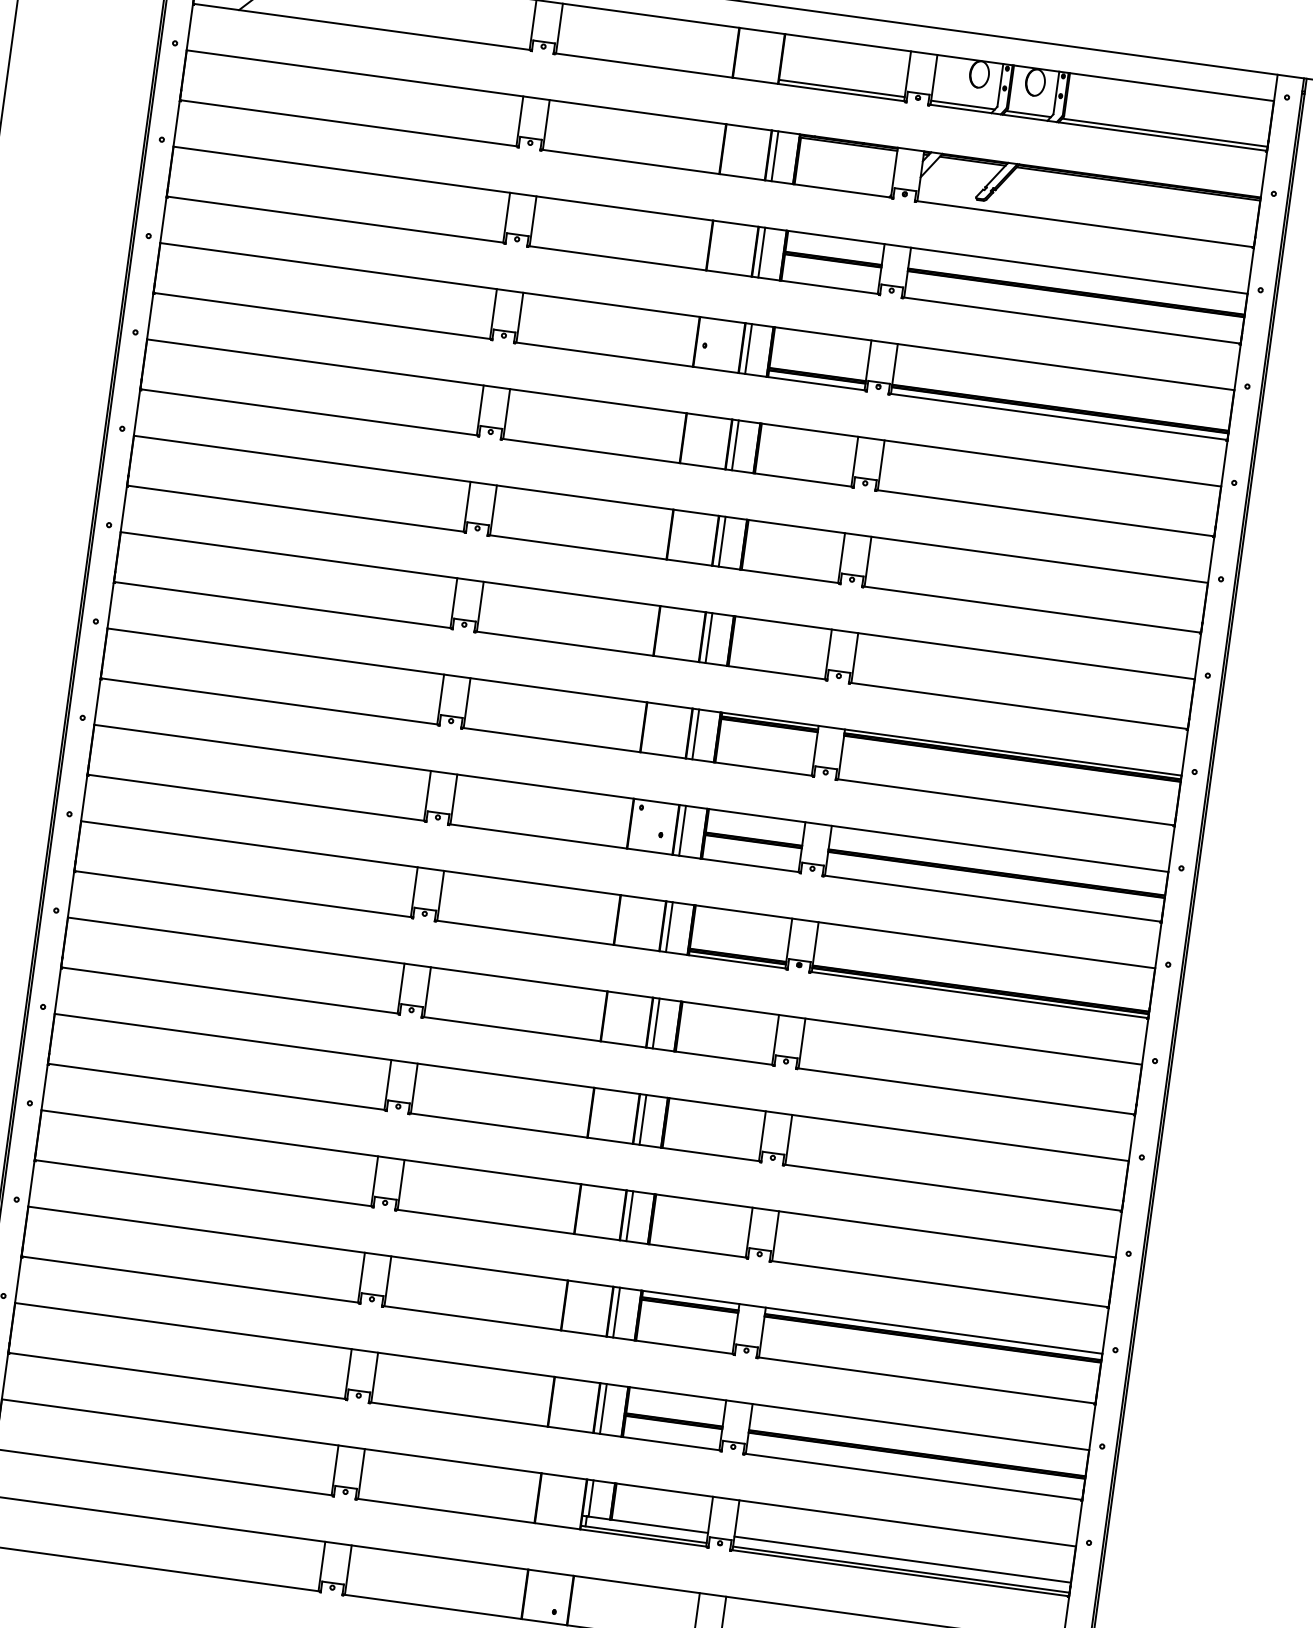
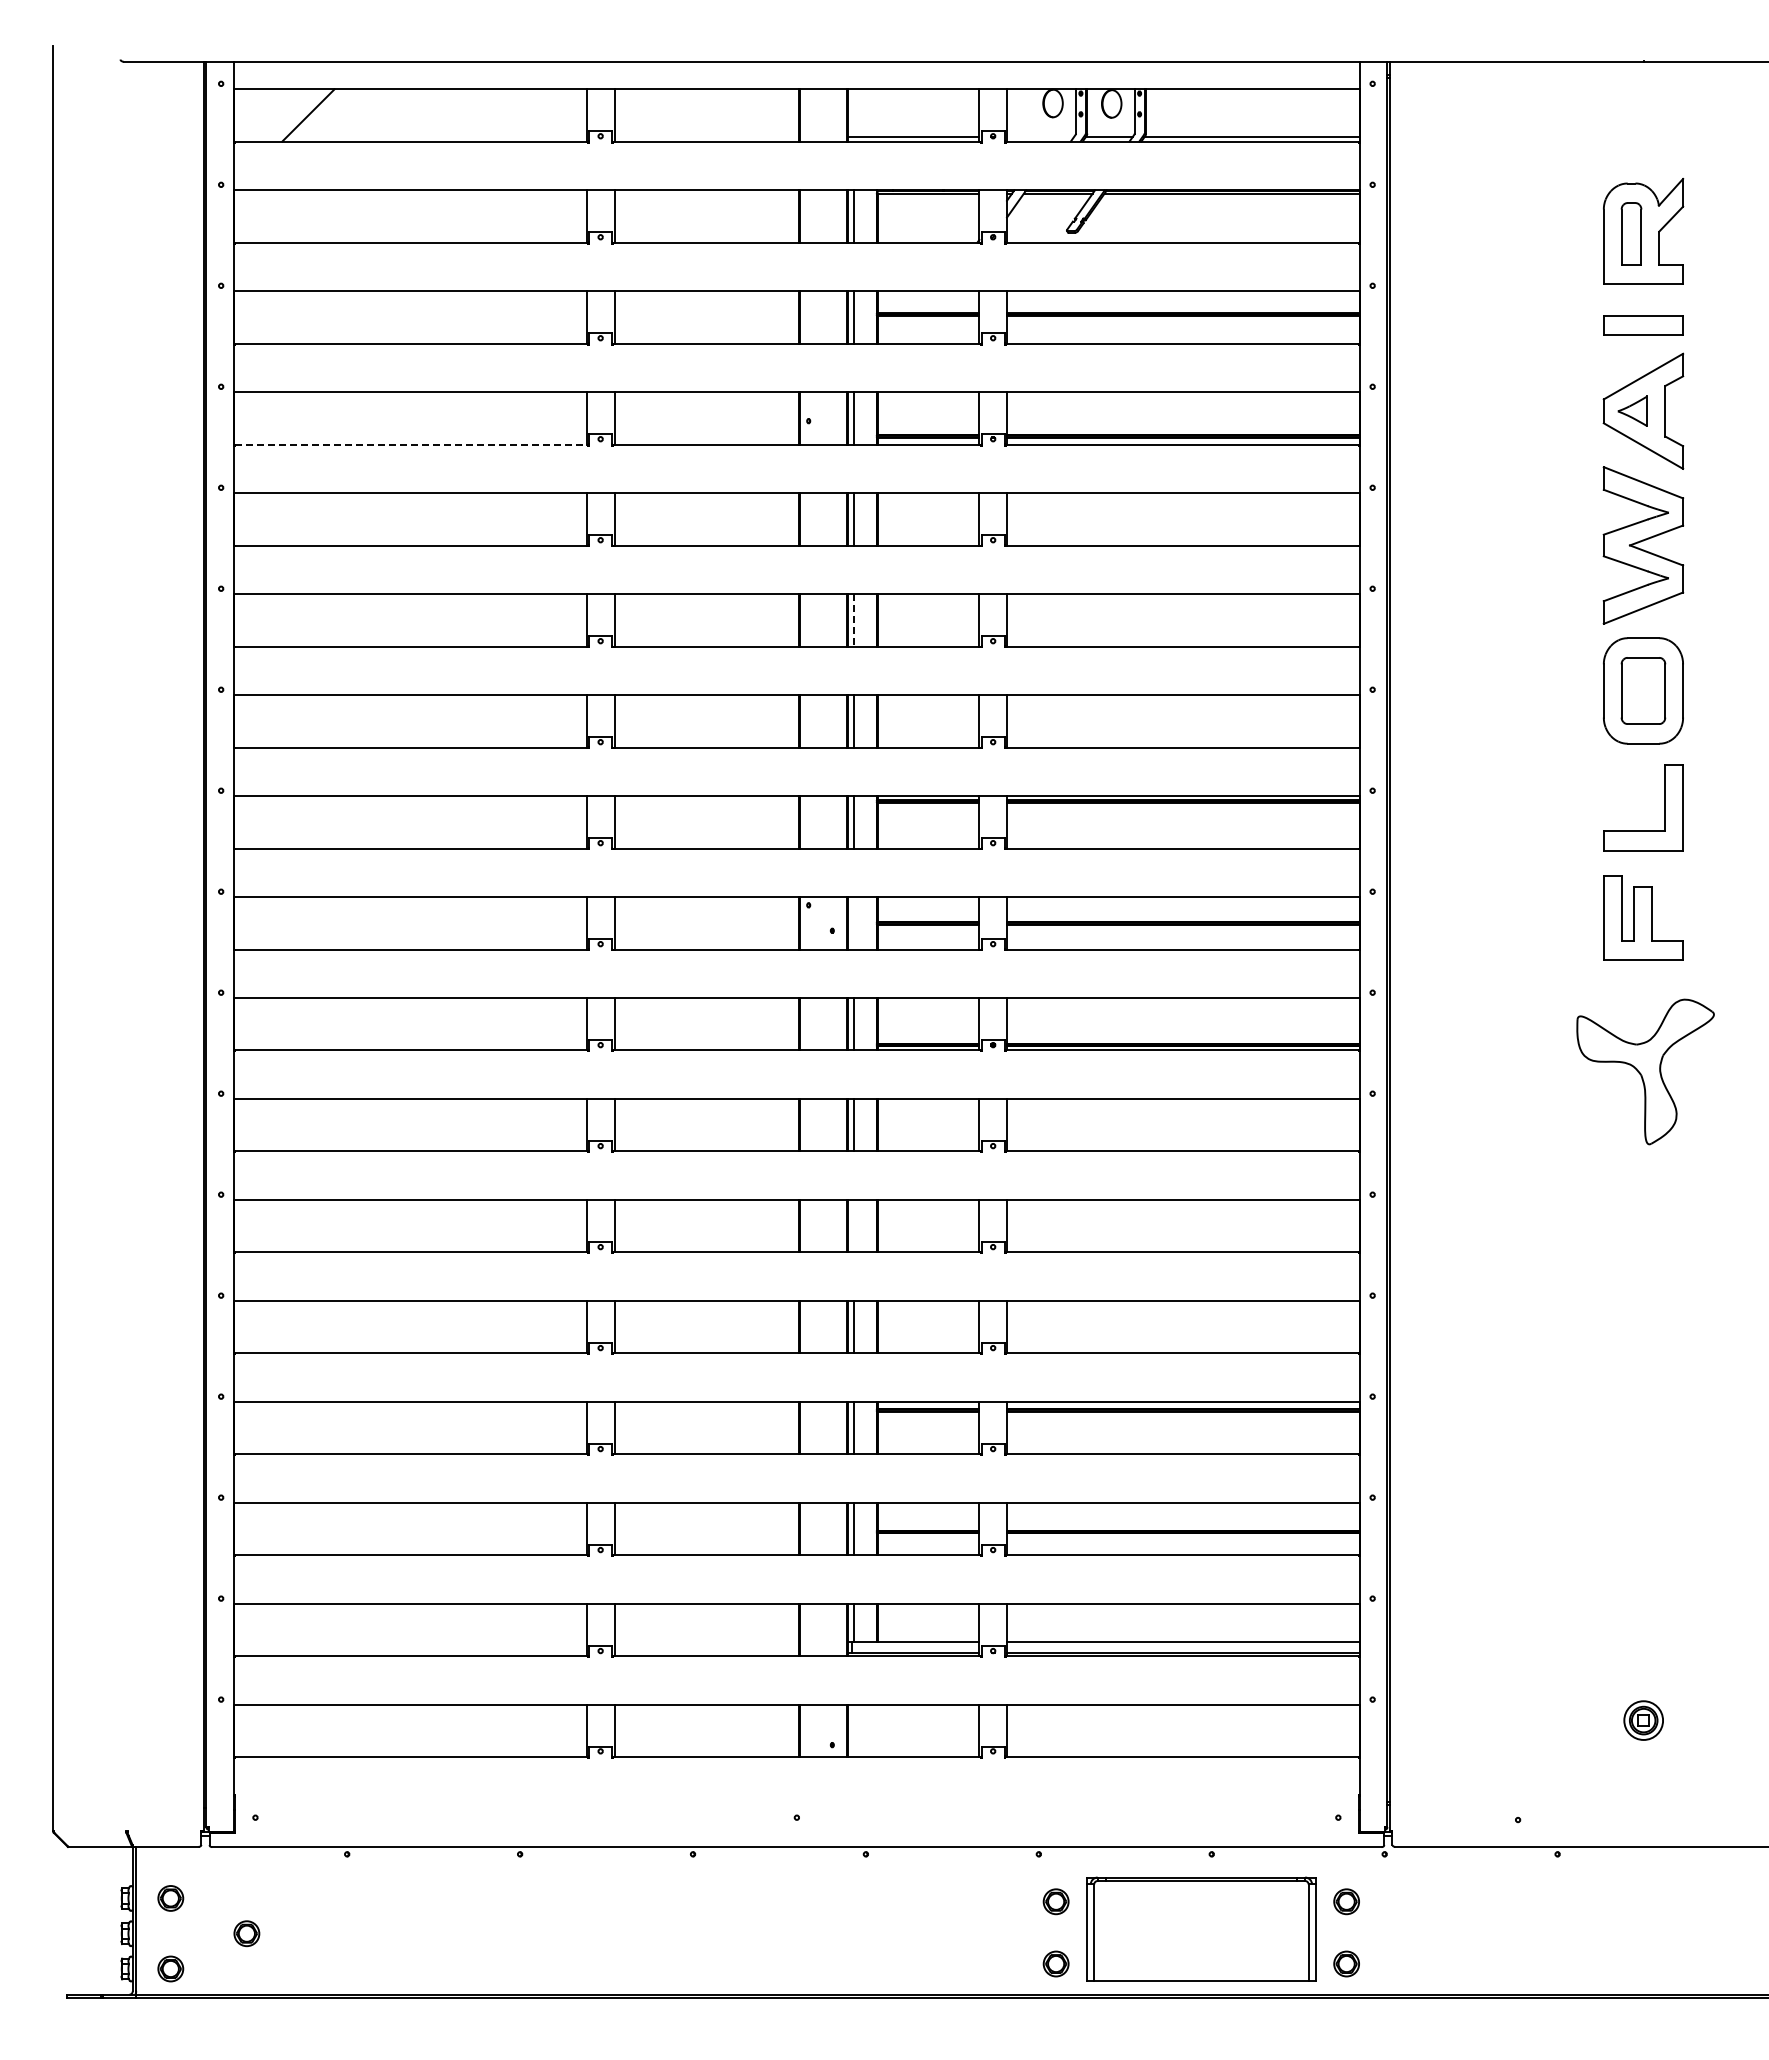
line: (963, 105) -> (1040, 137), removed
line: (323, 316) -> (412, 444), solid -> dashed
line: (722, 541) -> (854, 620), solid -> dashed
line: (682, 830) -> (854, 923), removed
line: (643, 1120) -> (854, 1226), removed

